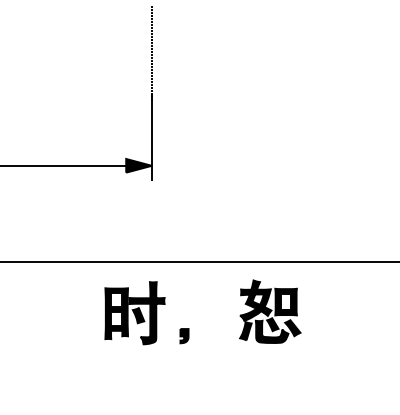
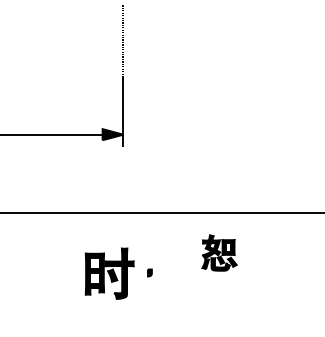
part: (270, 311) -> (219, 252), size x0.7
part: (134, 313) -> (109, 273), moved
part: (184, 336) -> (149, 273), size x0.6

